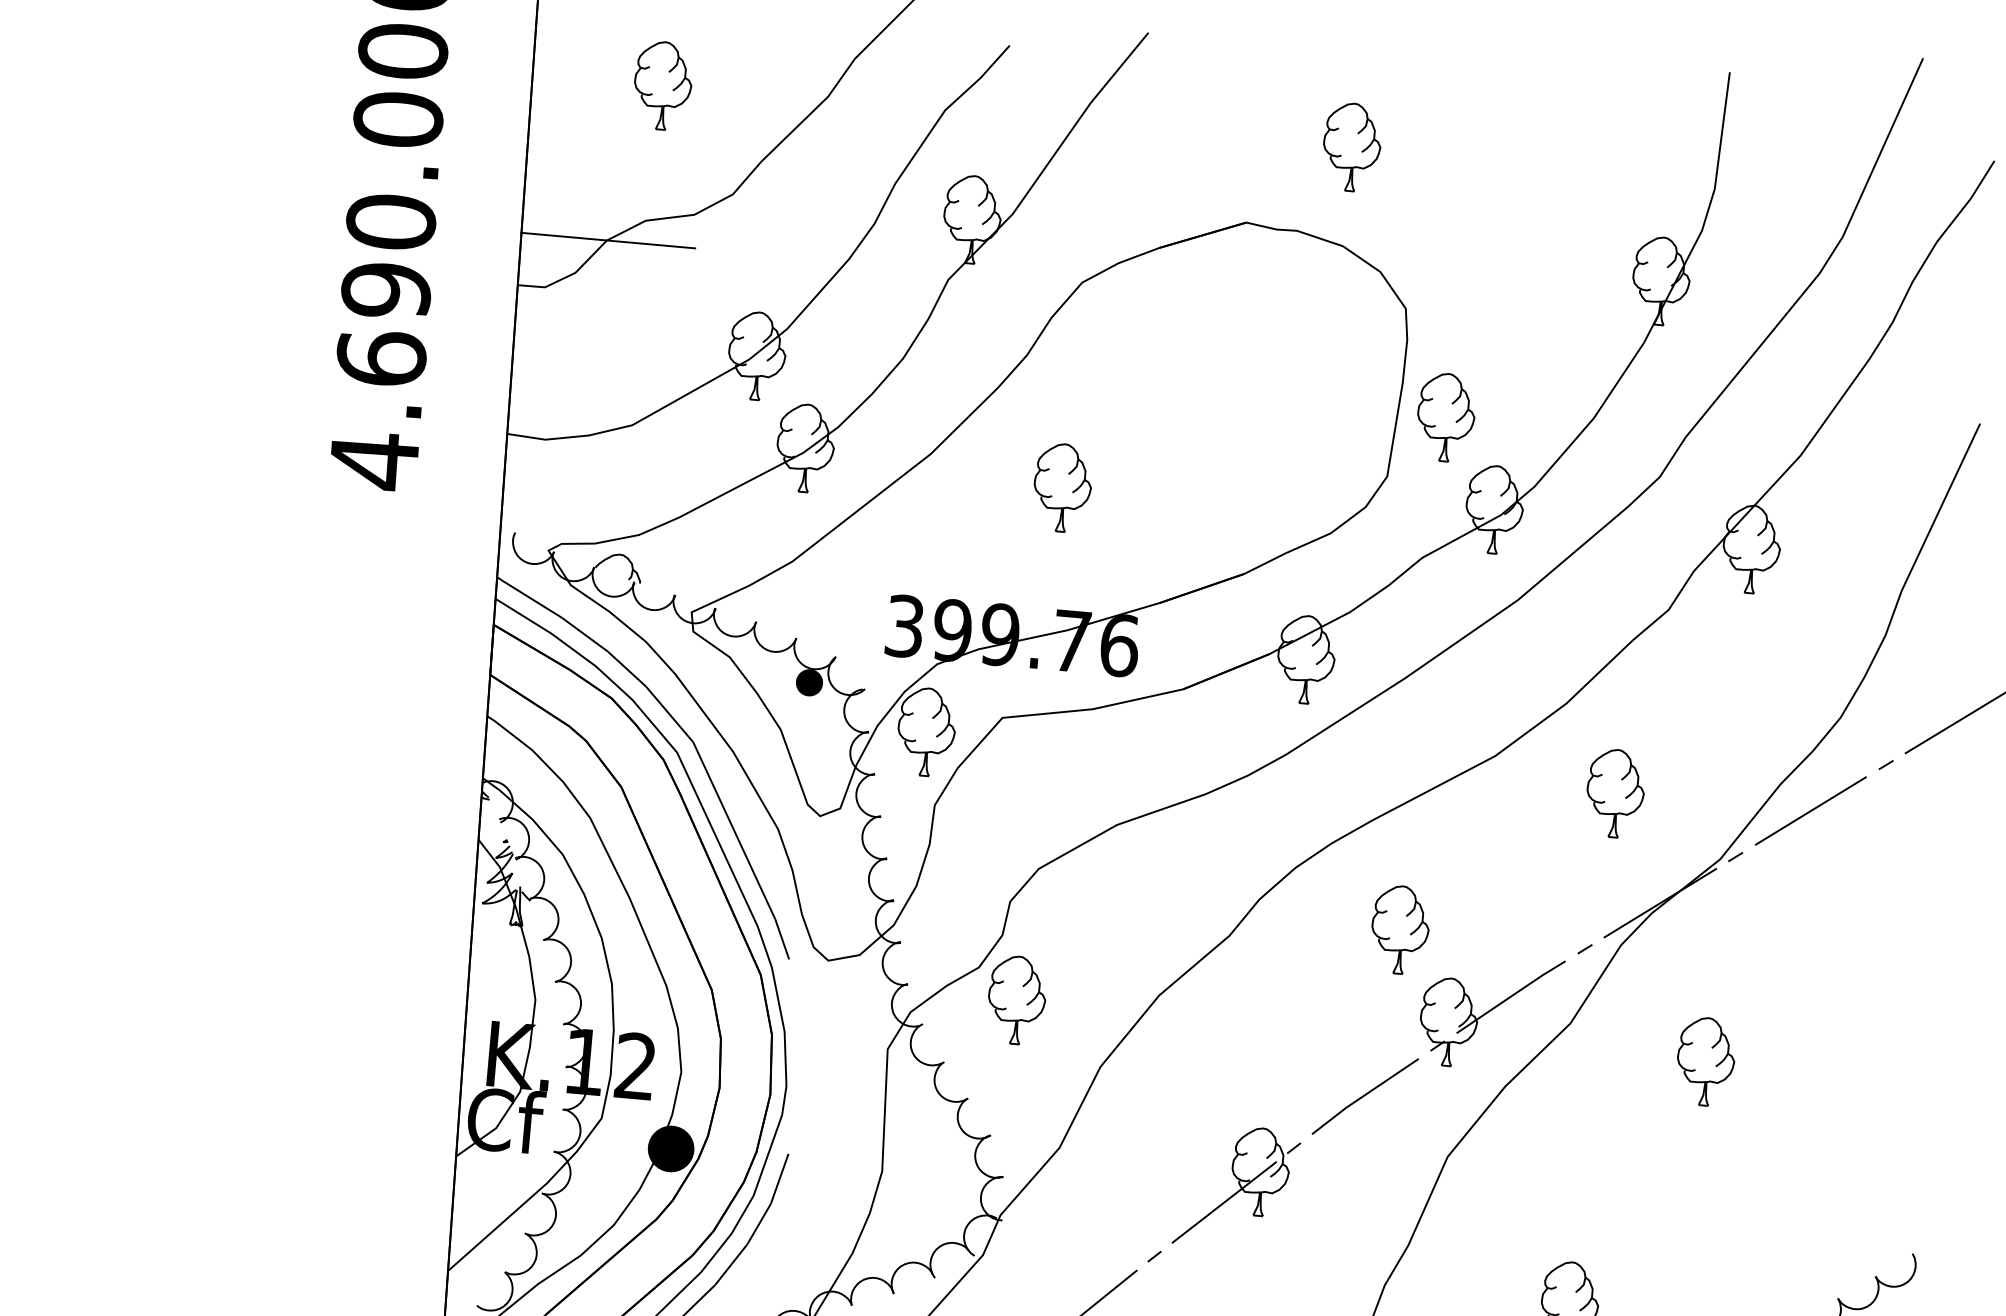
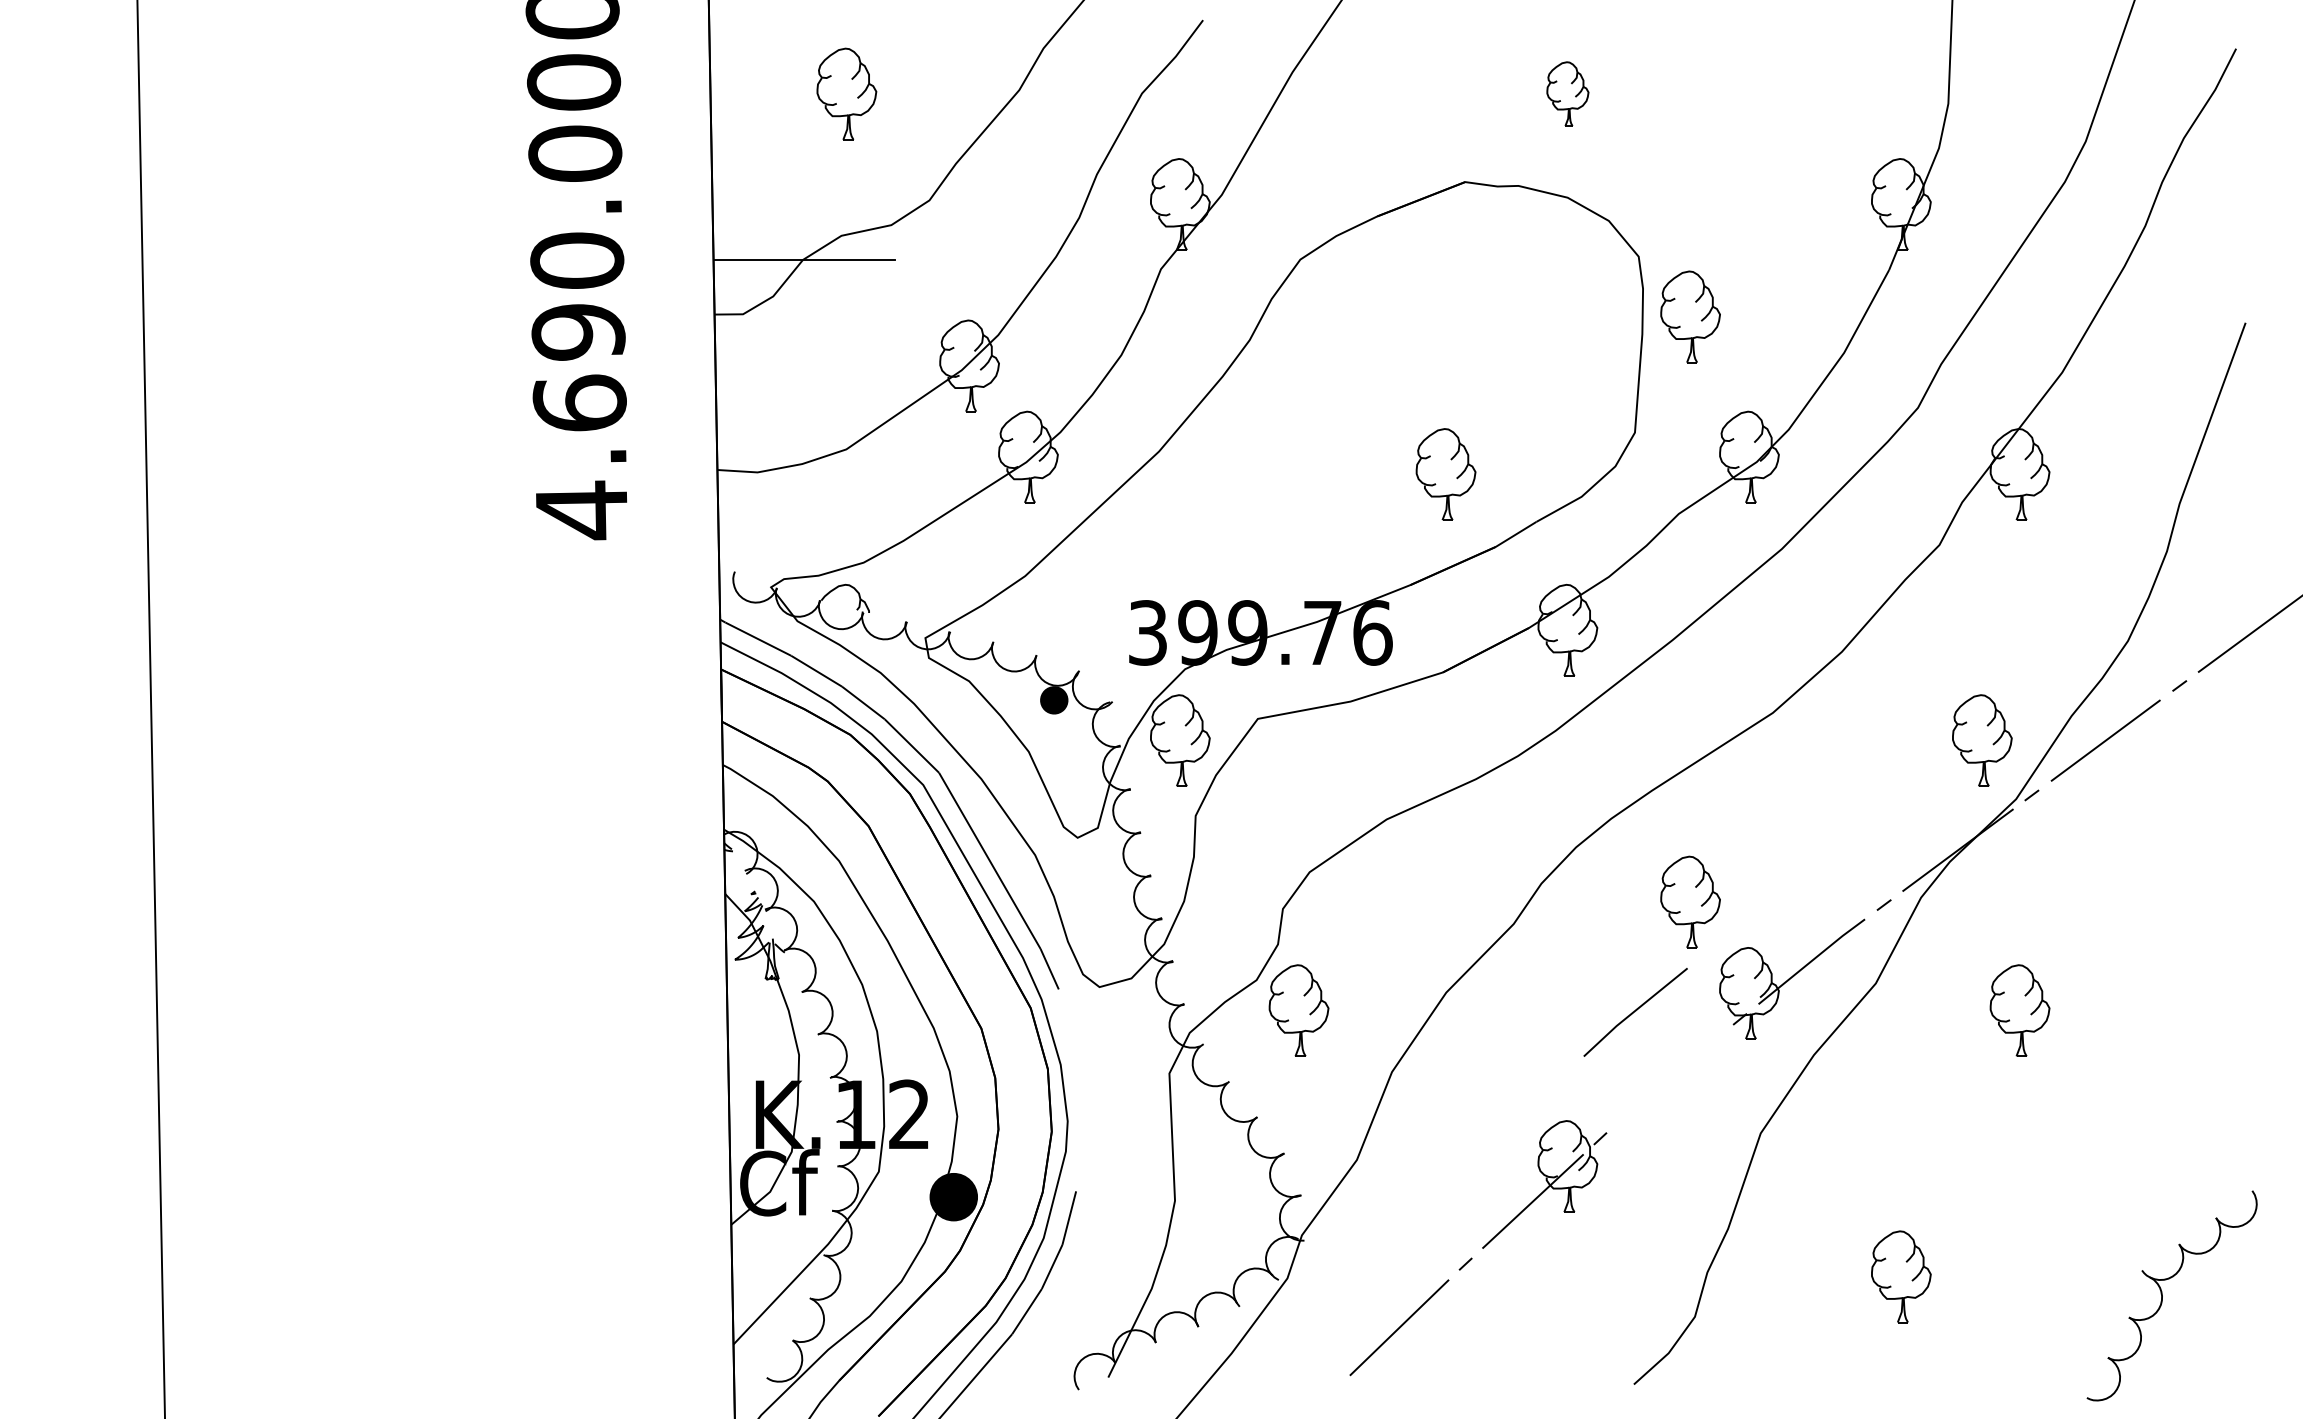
part: (1351, 146) -> (1567, 93), size x0.7
part: (1446, 417) -> (1690, 316), moved
part: (1062, 487) -> (1445, 474), moved
part: (1615, 793) -> (1982, 740), moved
line: (1365, 1095) -> (1635, 1011), moved

